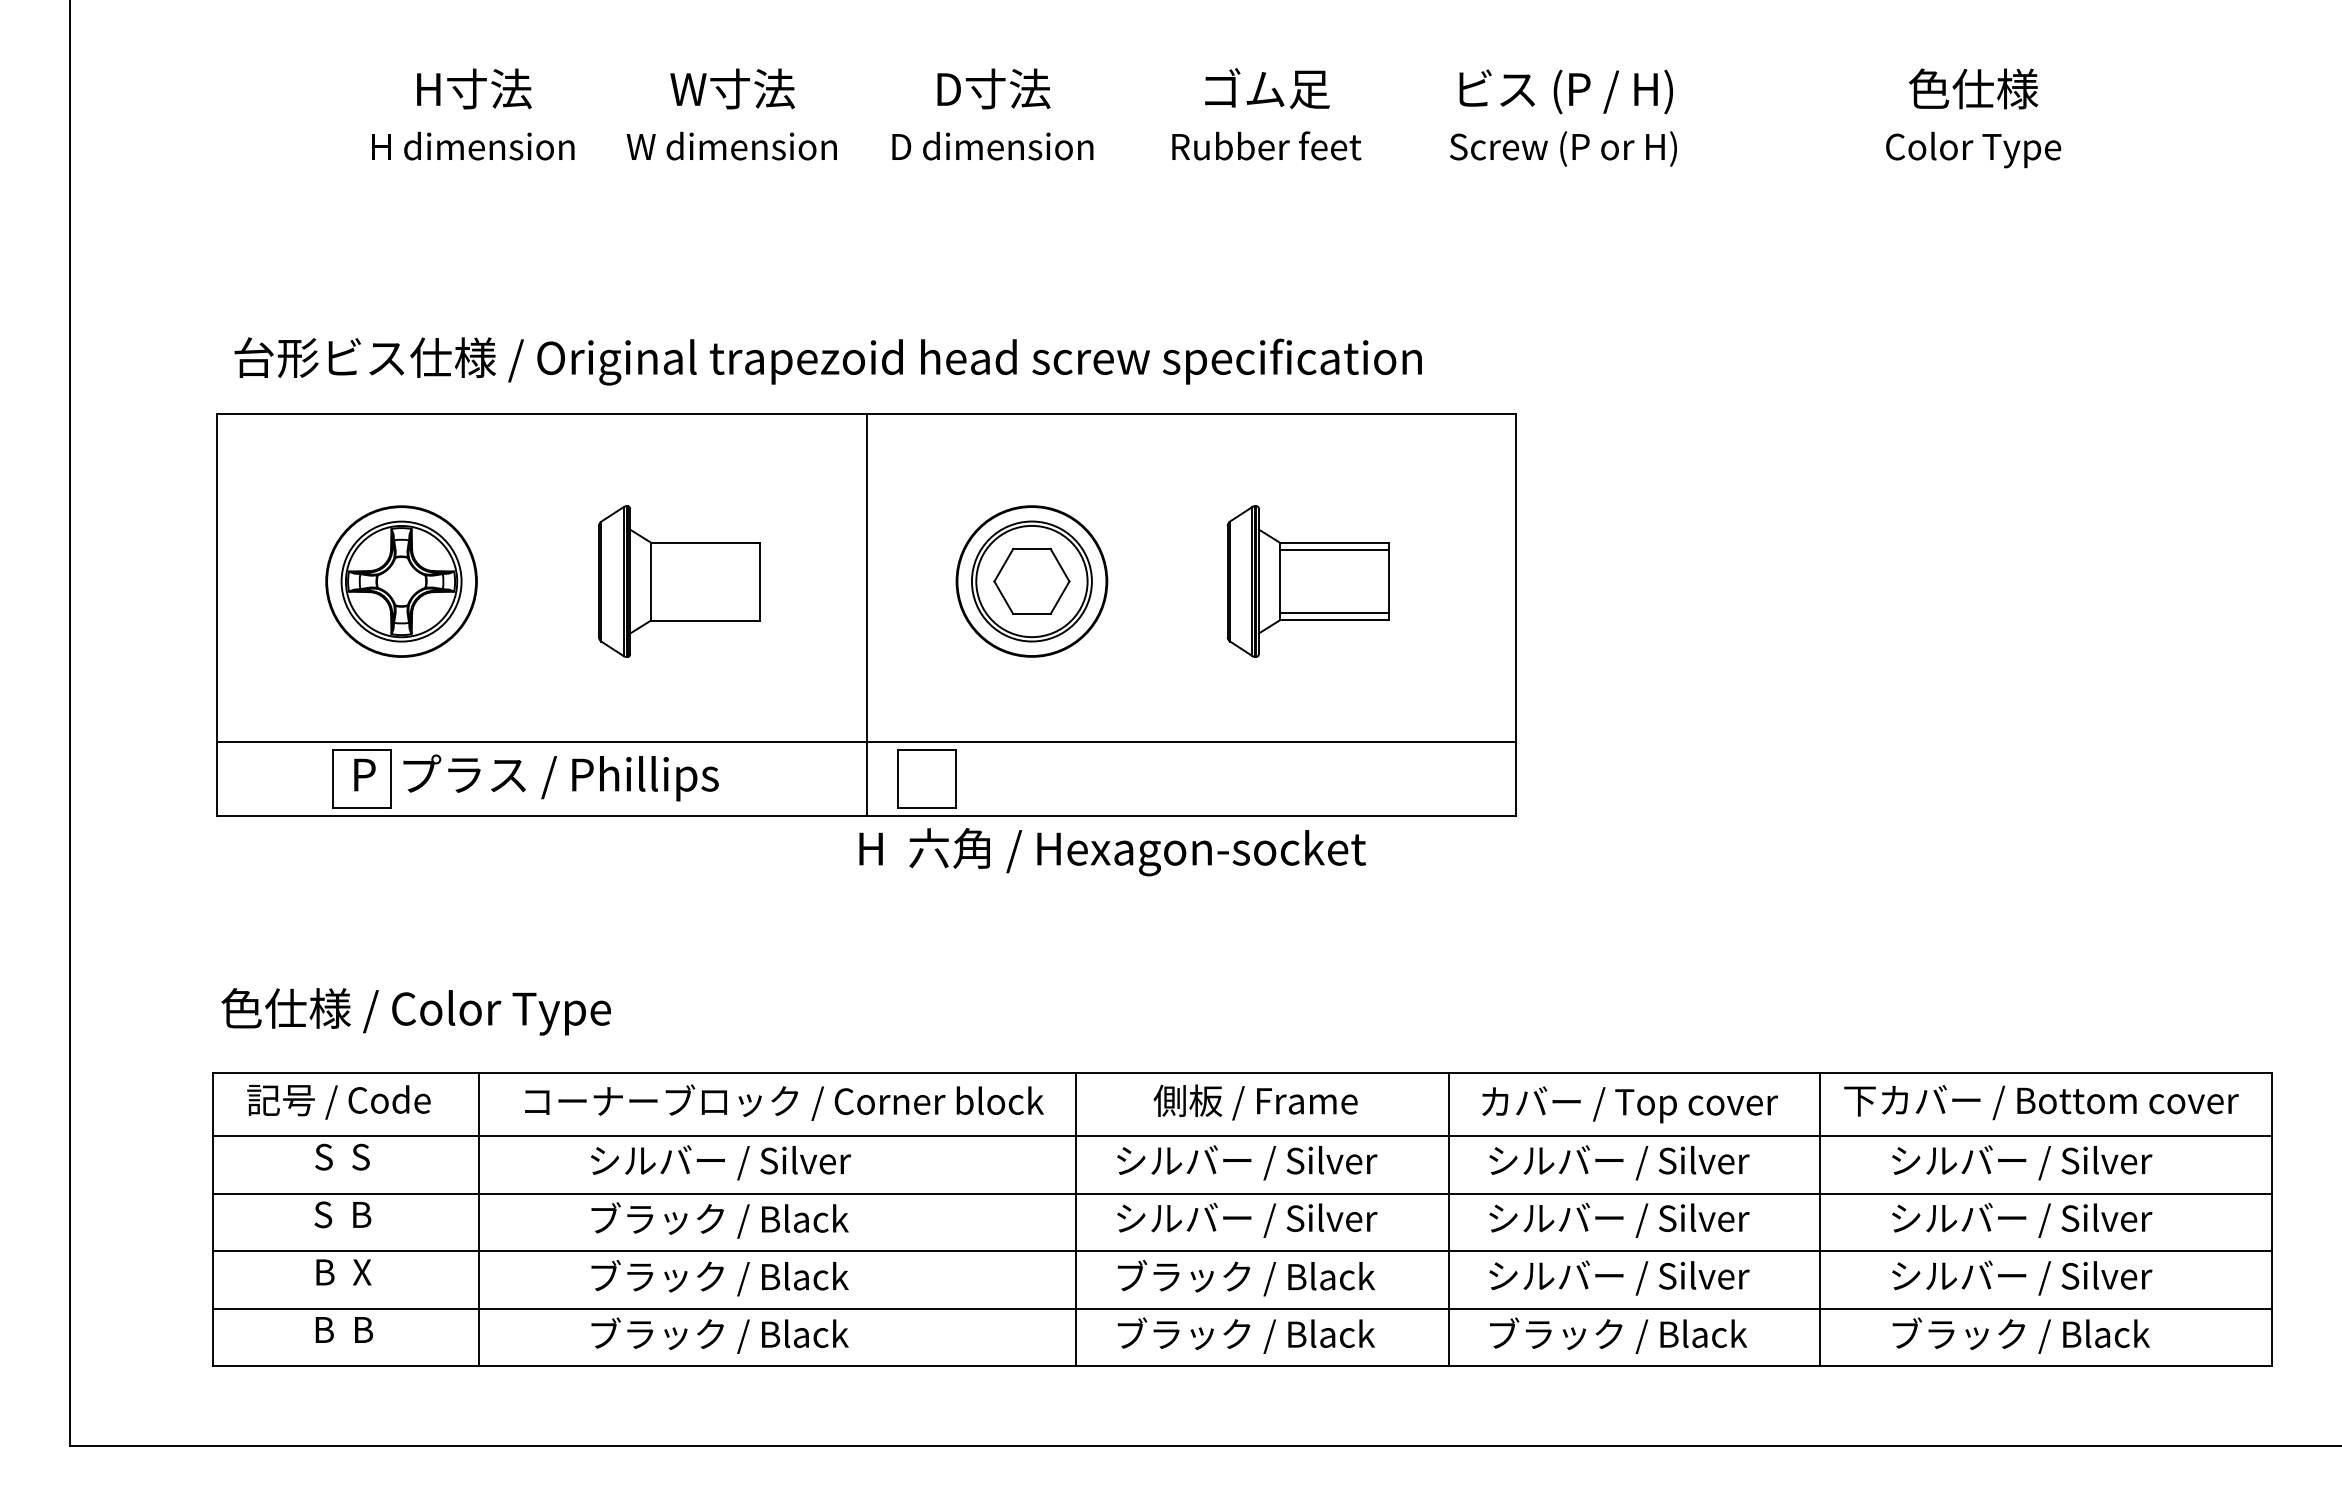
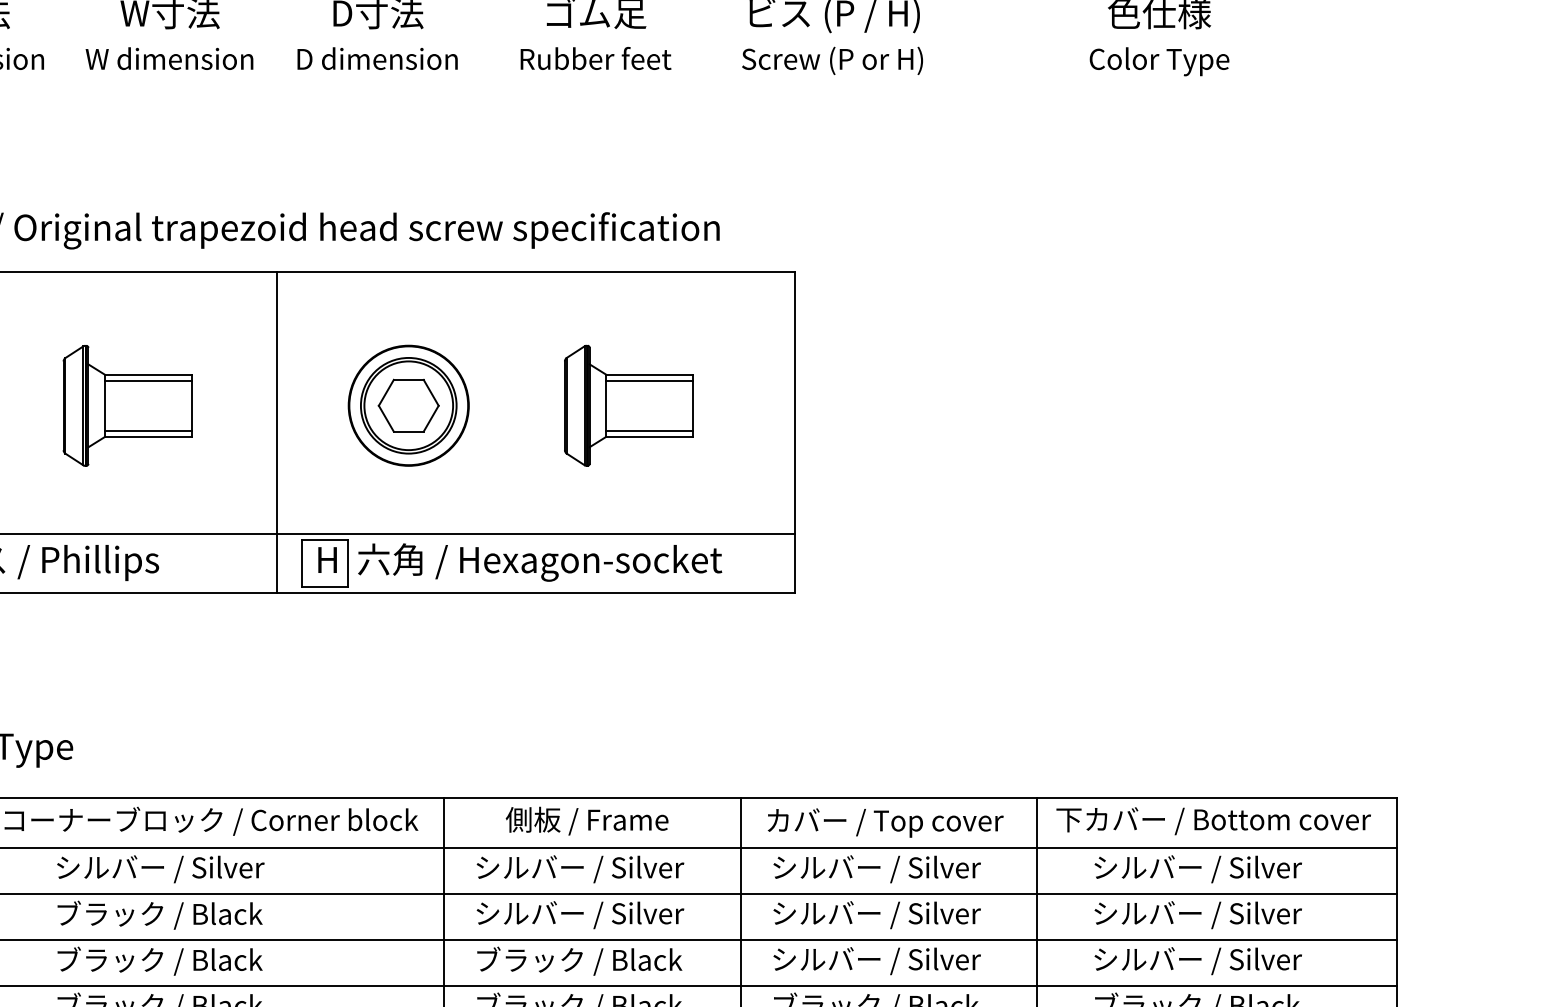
line: (705, 550) -> (148, 381), added
line: (705, 612) -> (148, 430), added
text: (1112, 852) -> (520, 562), moved

